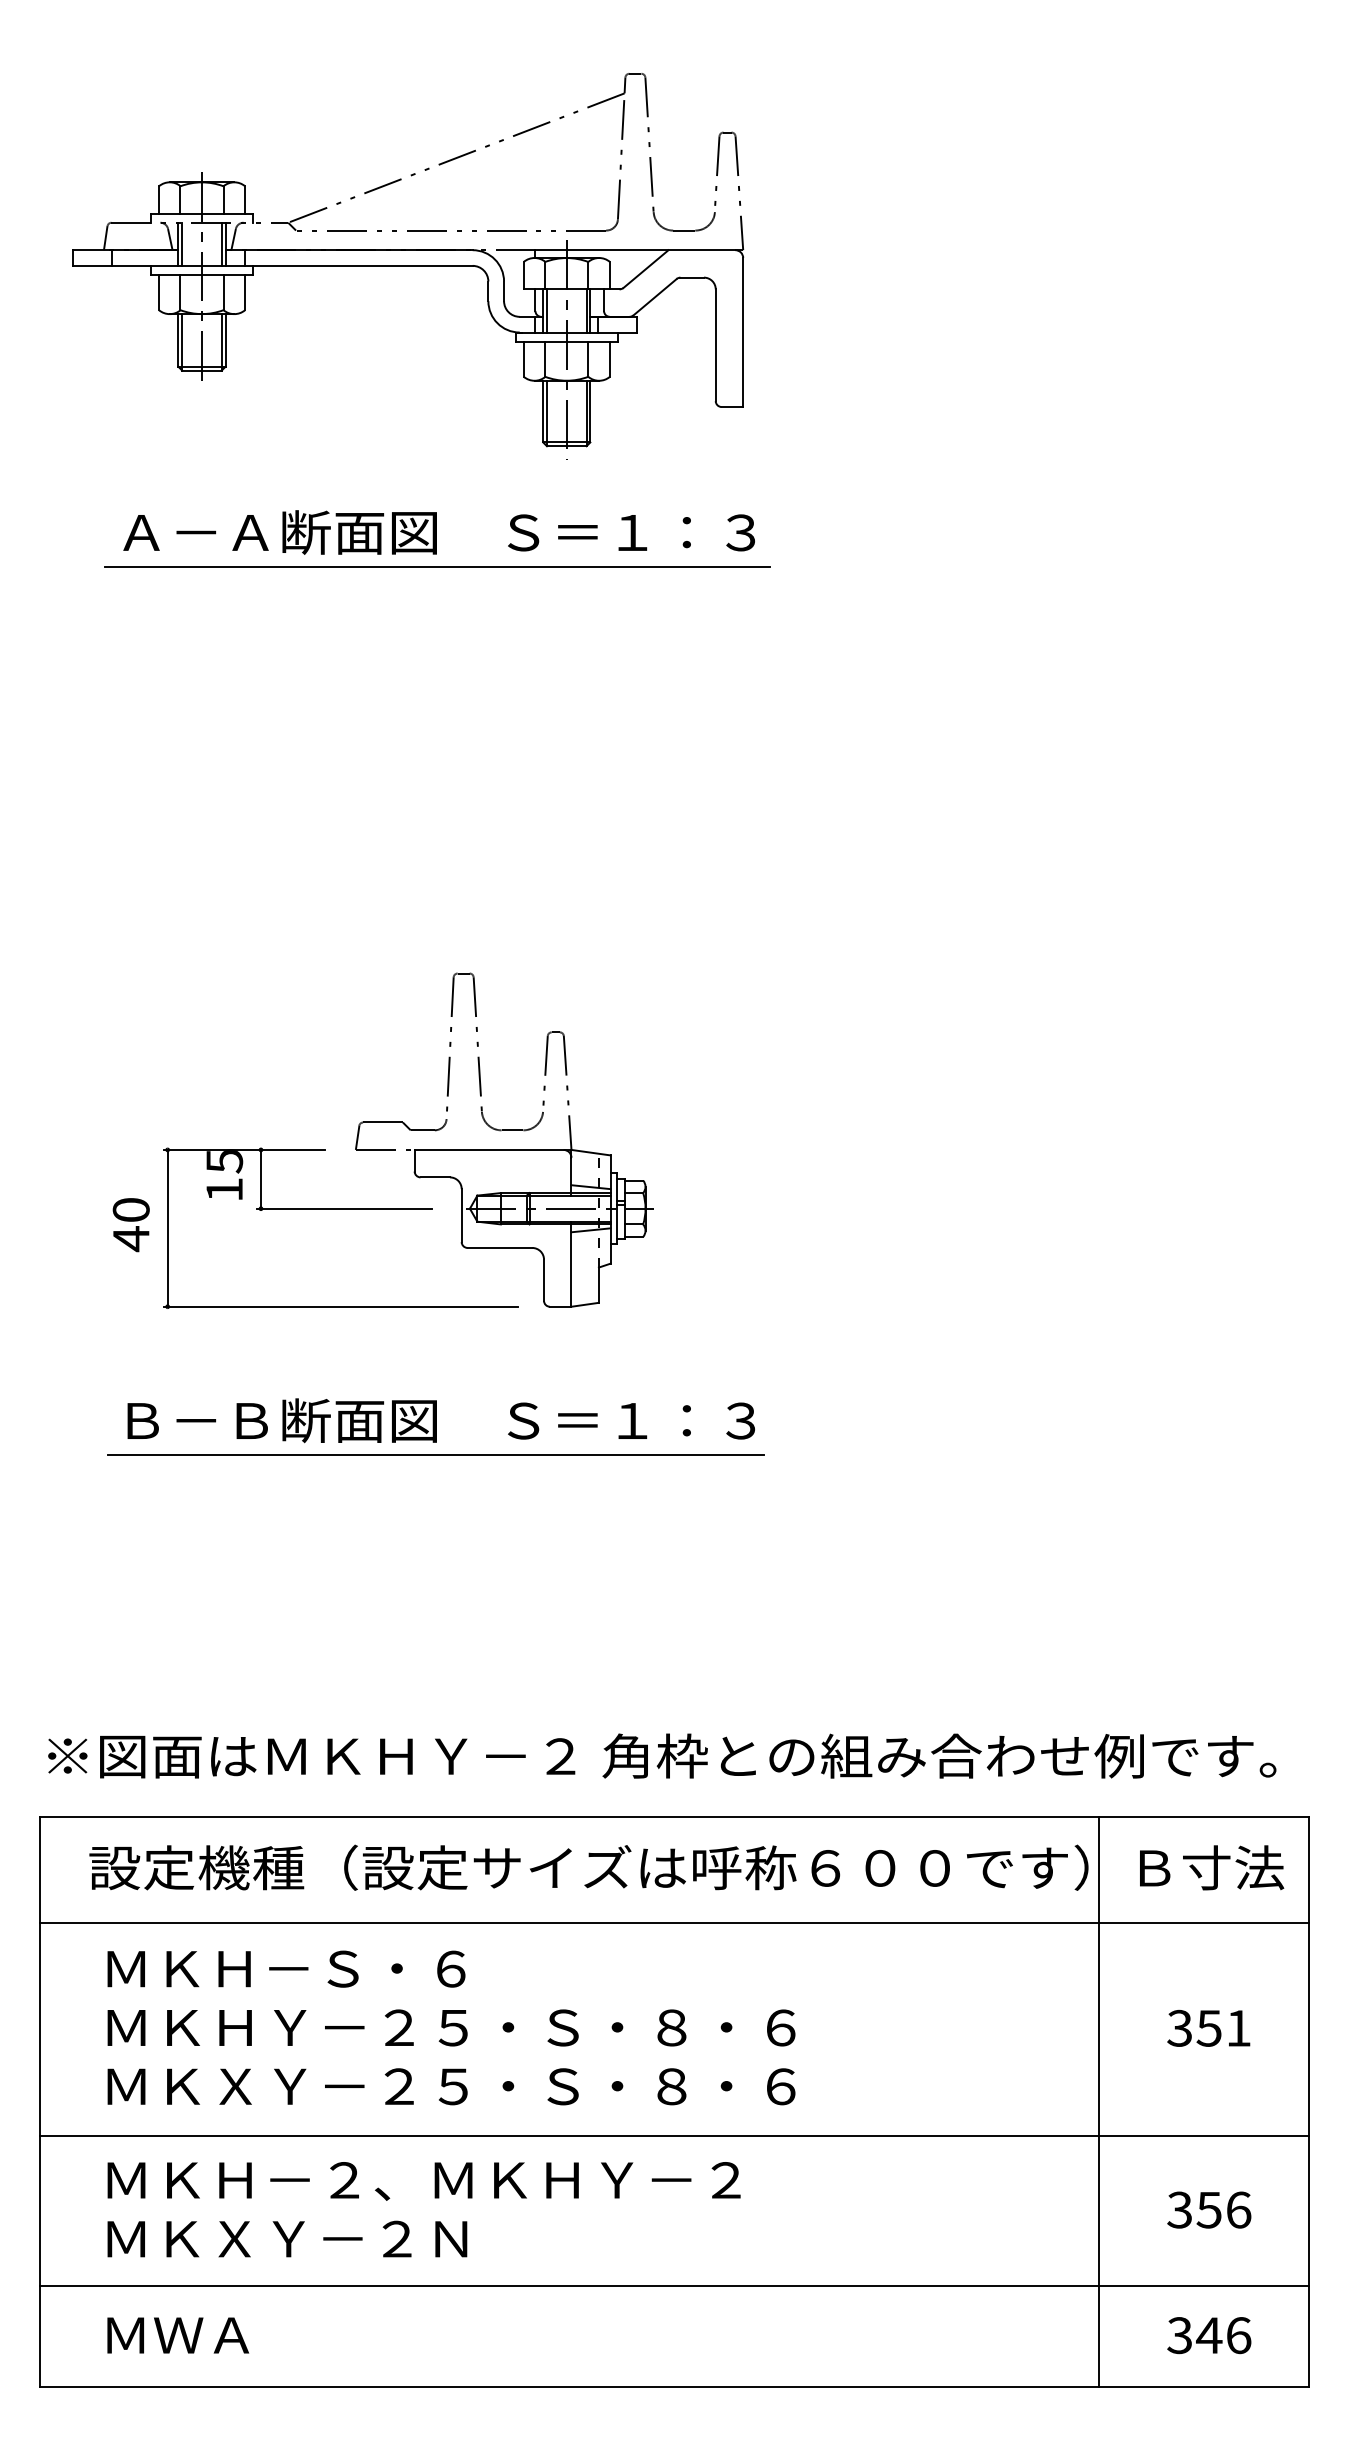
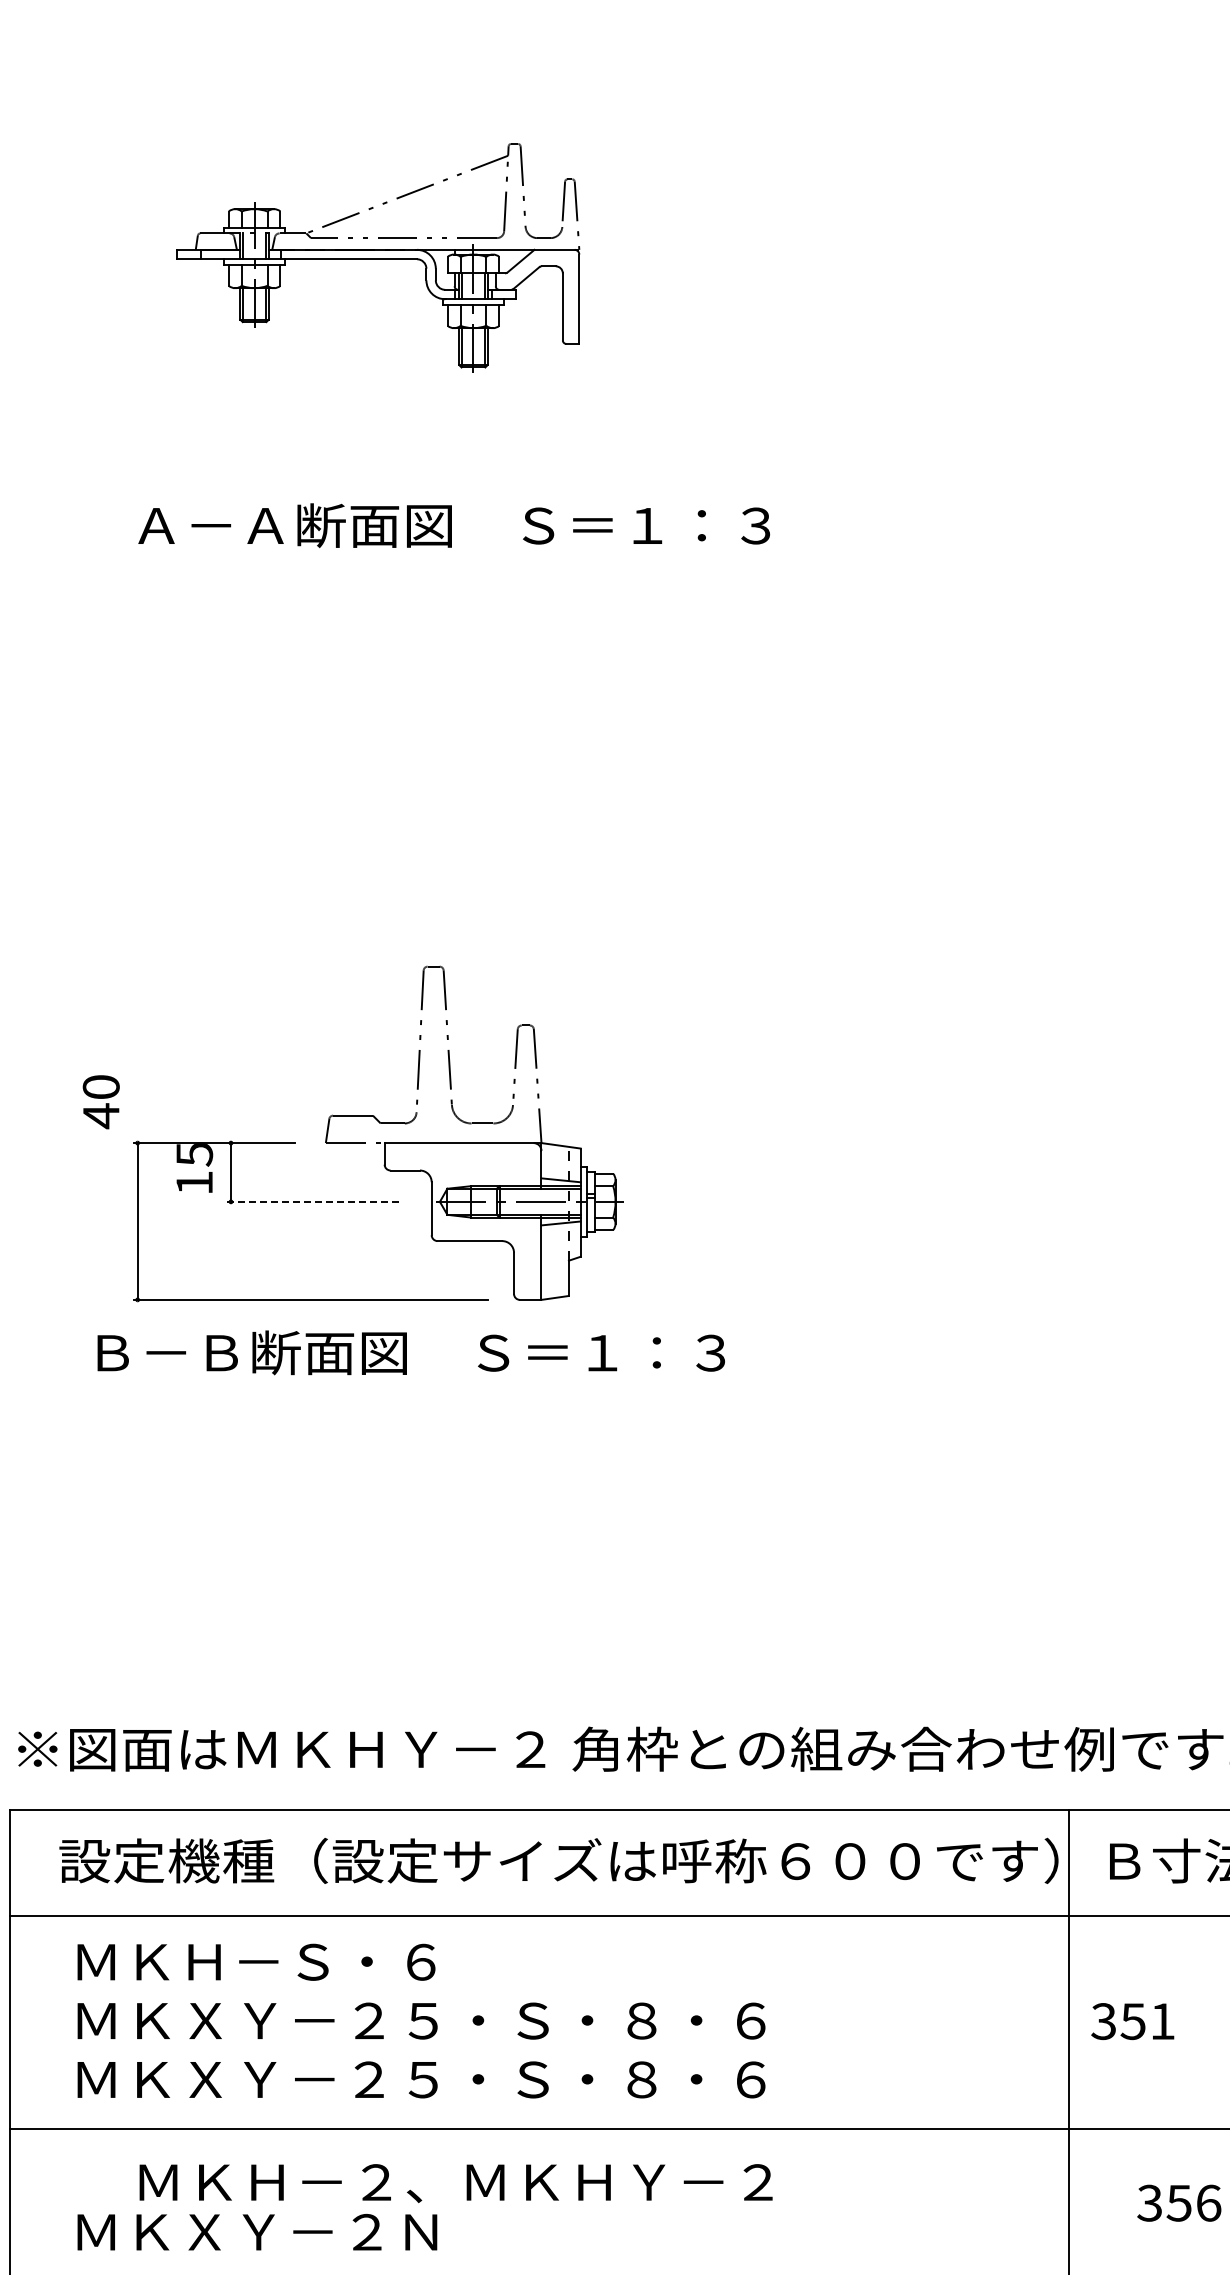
part: (408, 266) -> (378, 259), size x0.6
text: (438, 532) -> (453, 525), moved
line: (437, 566) -> (407, 559), removed
line: (344, 1208) -> (314, 1201), solid -> dashed
text: (130, 1225) -> (100, 1102), moved
text: (440, 1420) -> (410, 1352), moved
line: (435, 1455) -> (405, 1448), removed
text: (235, 2027) -> (205, 2020), ＭＫＨＹ－２５・Ｓ・８・６ -> ＭＫＸＹ－２５・Ｓ・８・６
text: (1208, 2028) -> (1132, 2021), moved
text: (423, 2181) -> (455, 2183), moved

